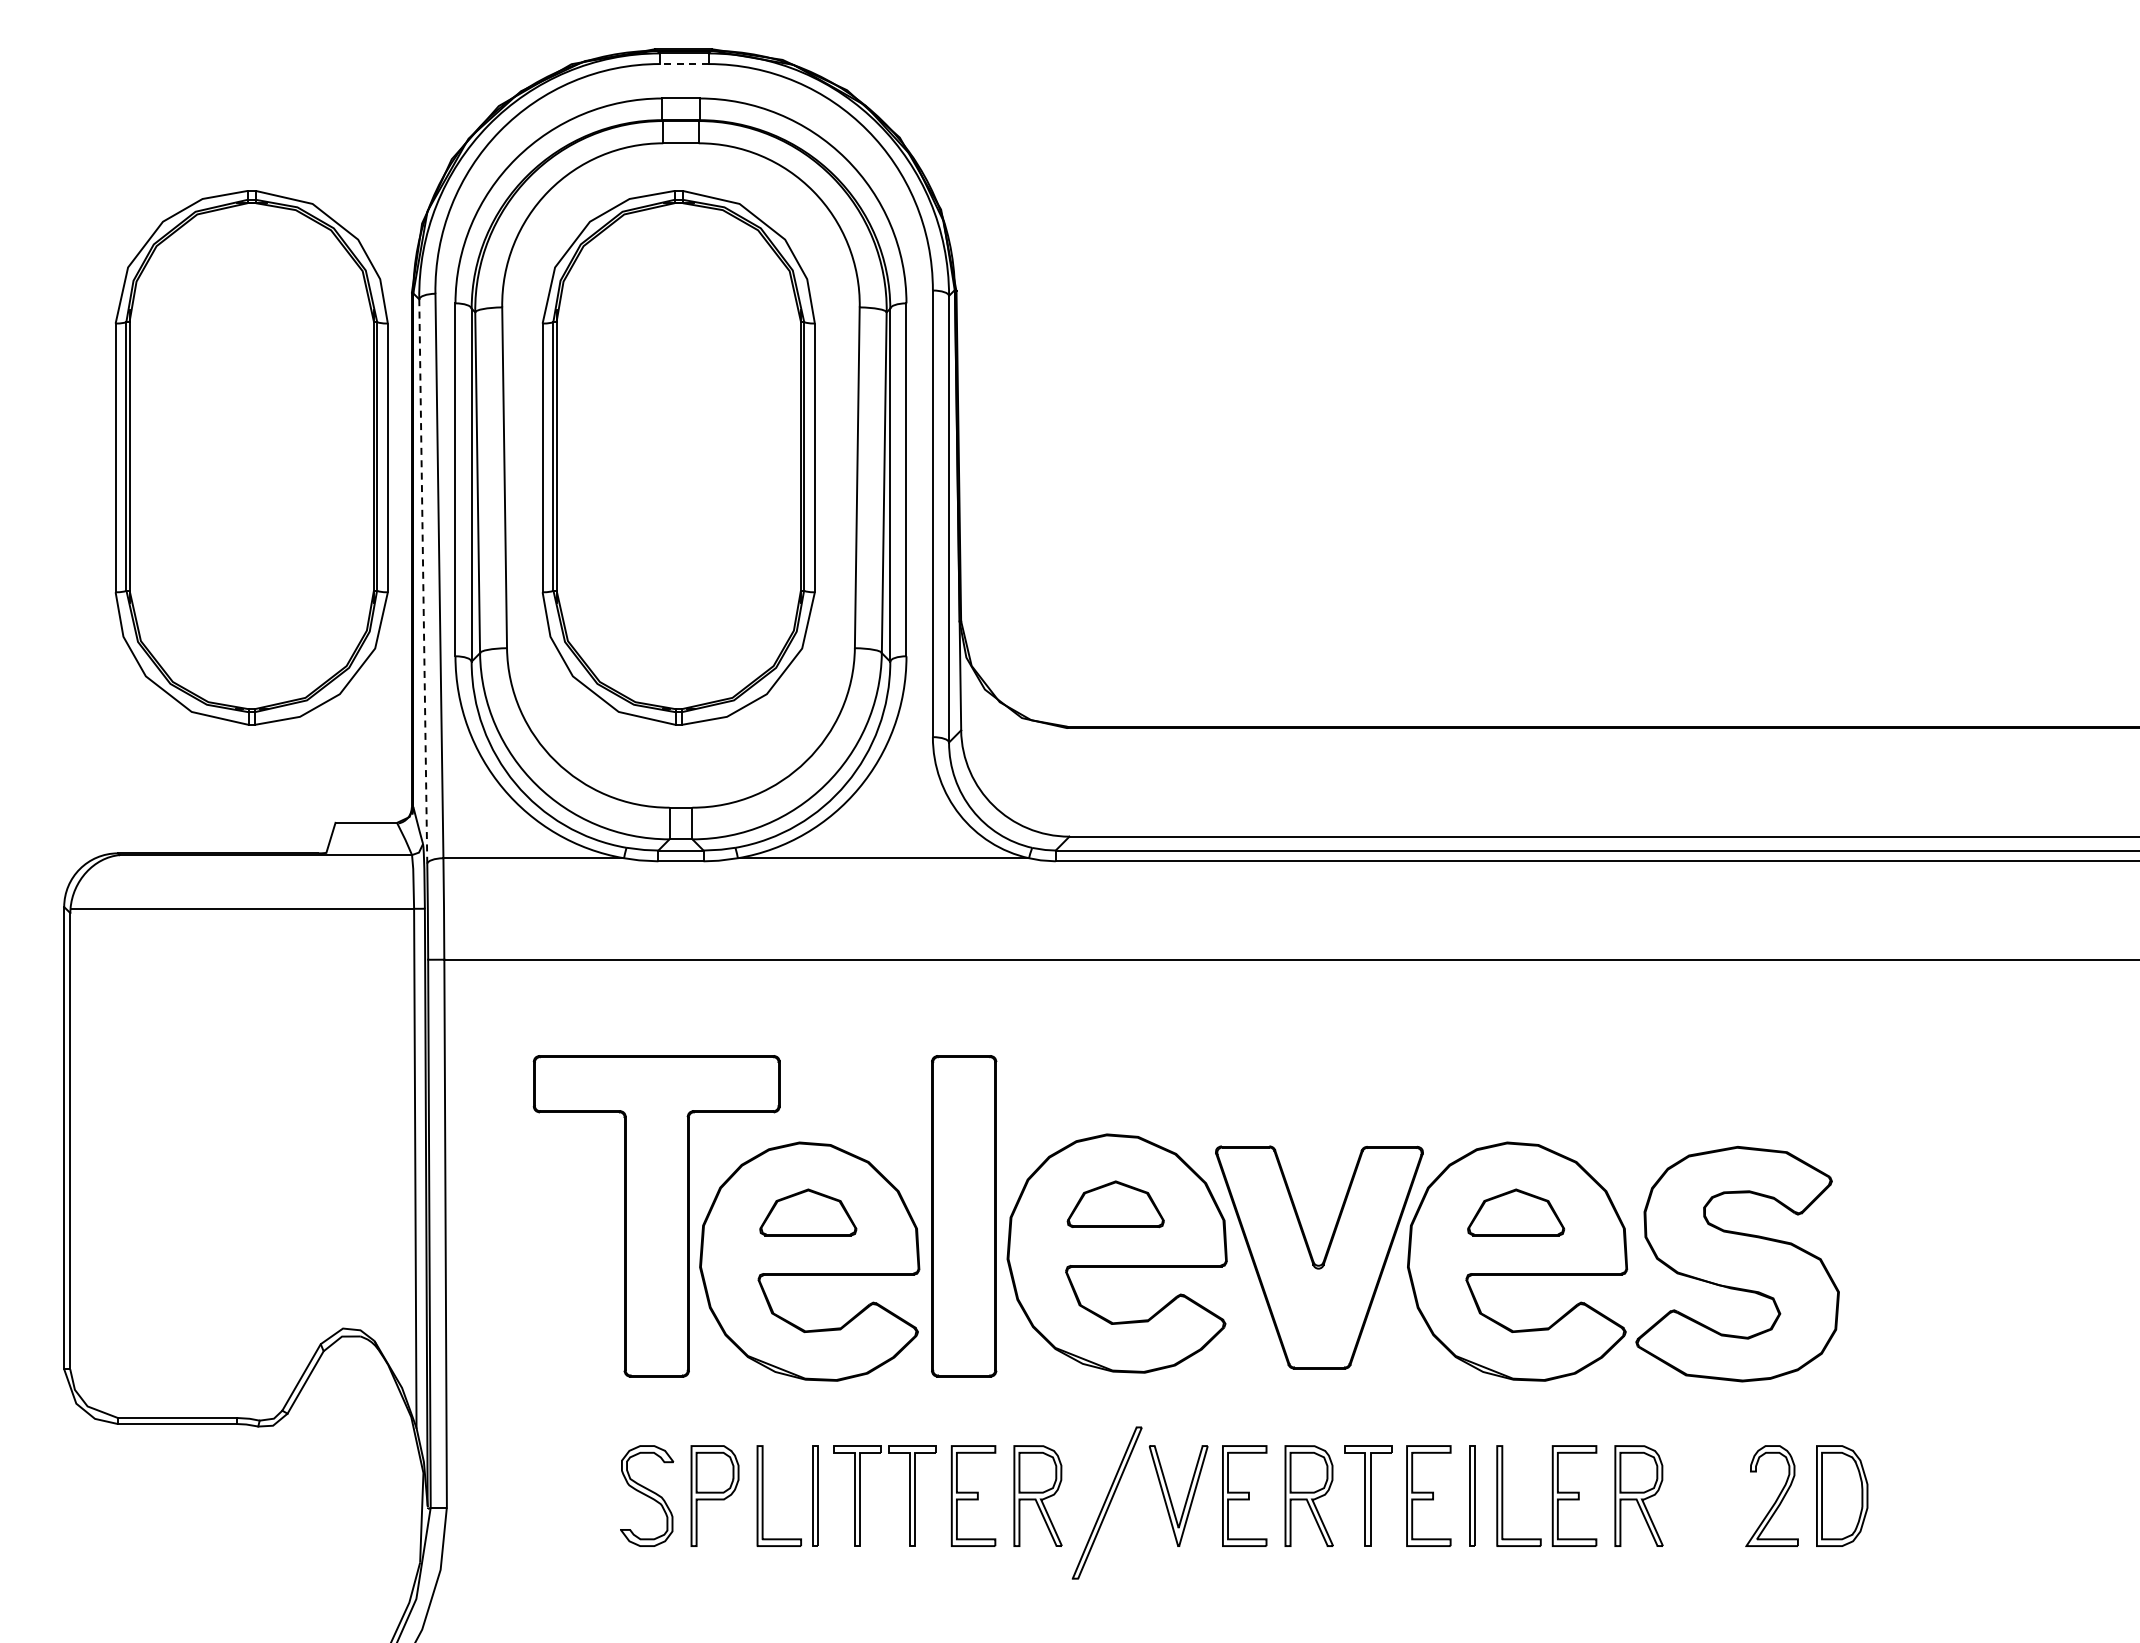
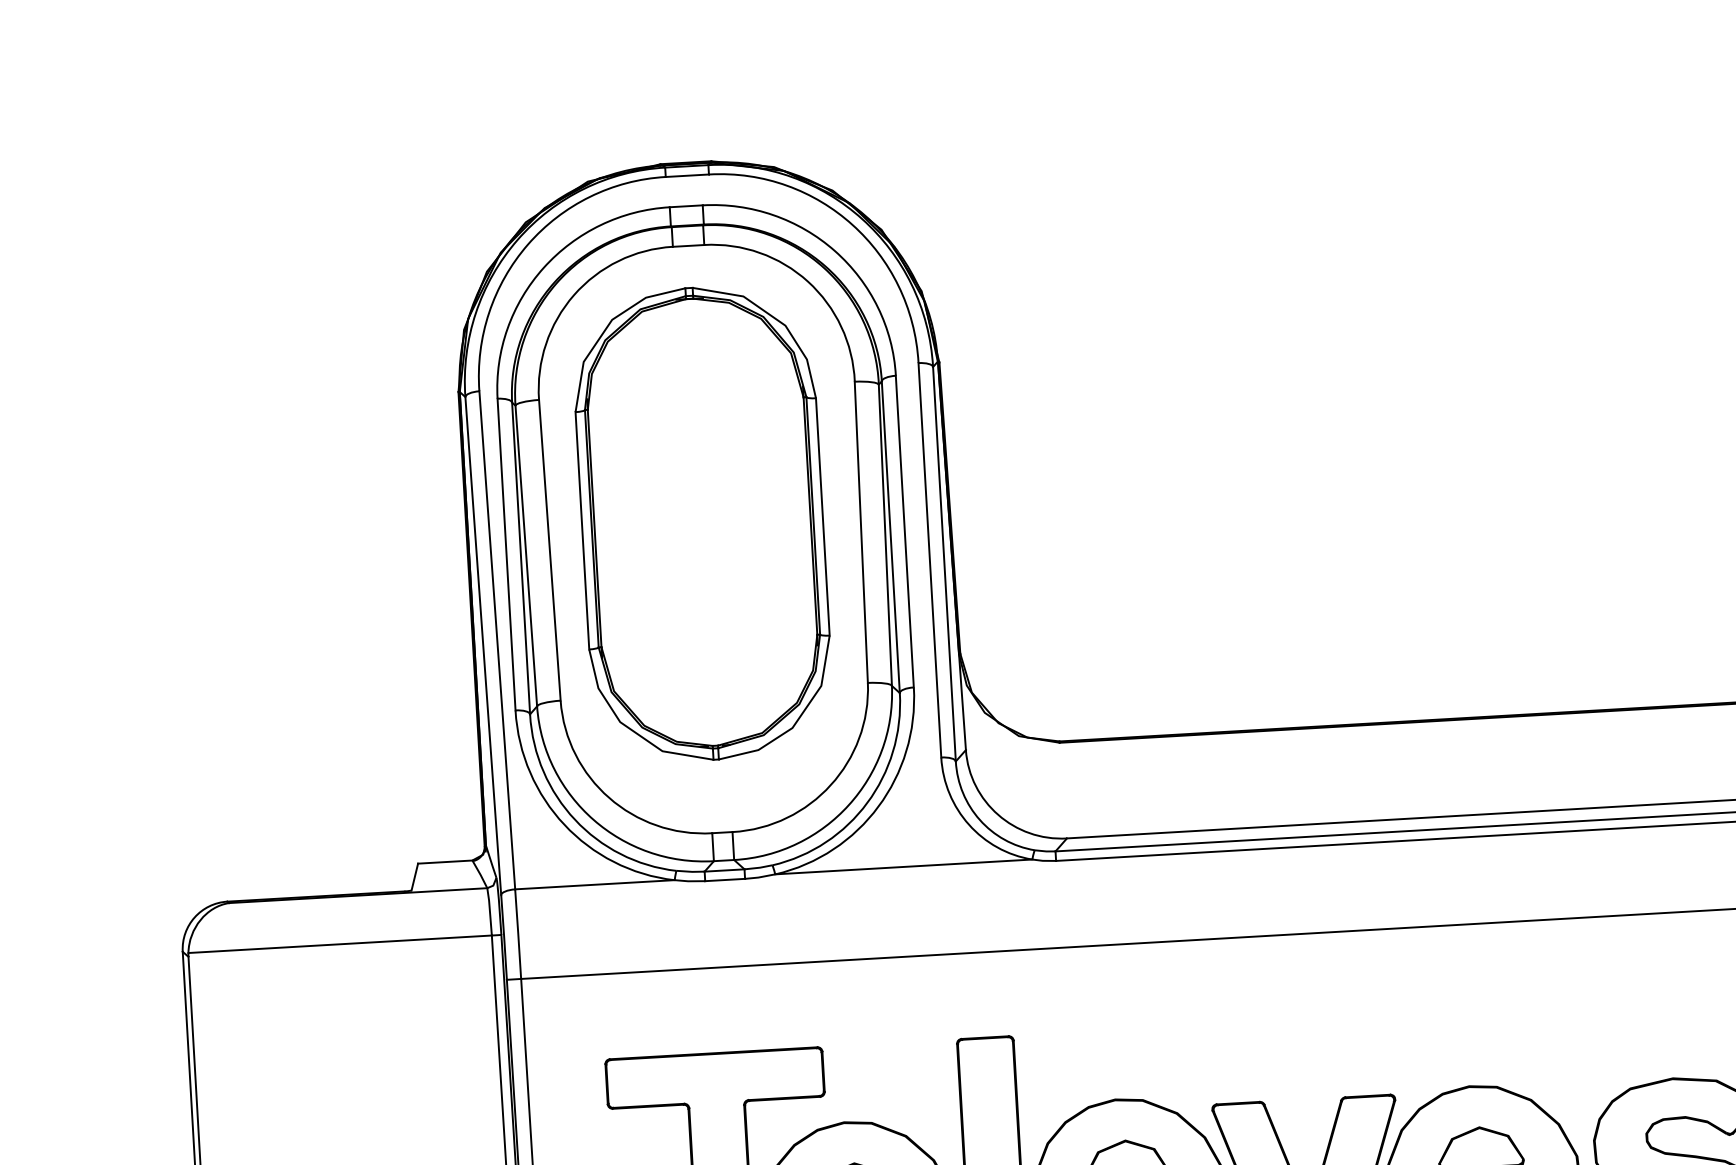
line: (683, 64) -> (686, 176), dashed -> solid
part: (251, 457) -> (325, 545), removed
line: (423, 581) -> (483, 645), dashed -> solid

